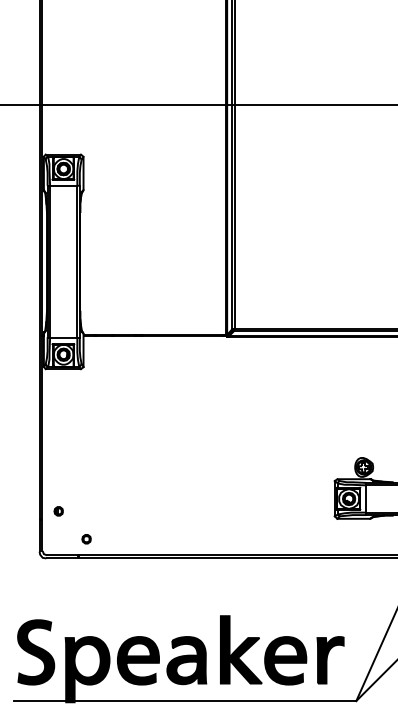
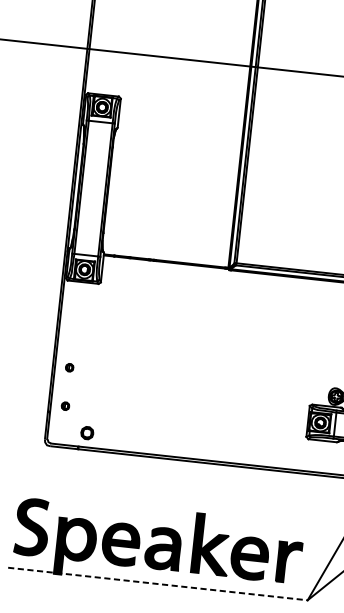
part: (58, 467) -> (69, 367), added
part: (86, 539) -> (87, 433), size x1.6
line: (185, 701) -> (158, 584), solid -> dashed

